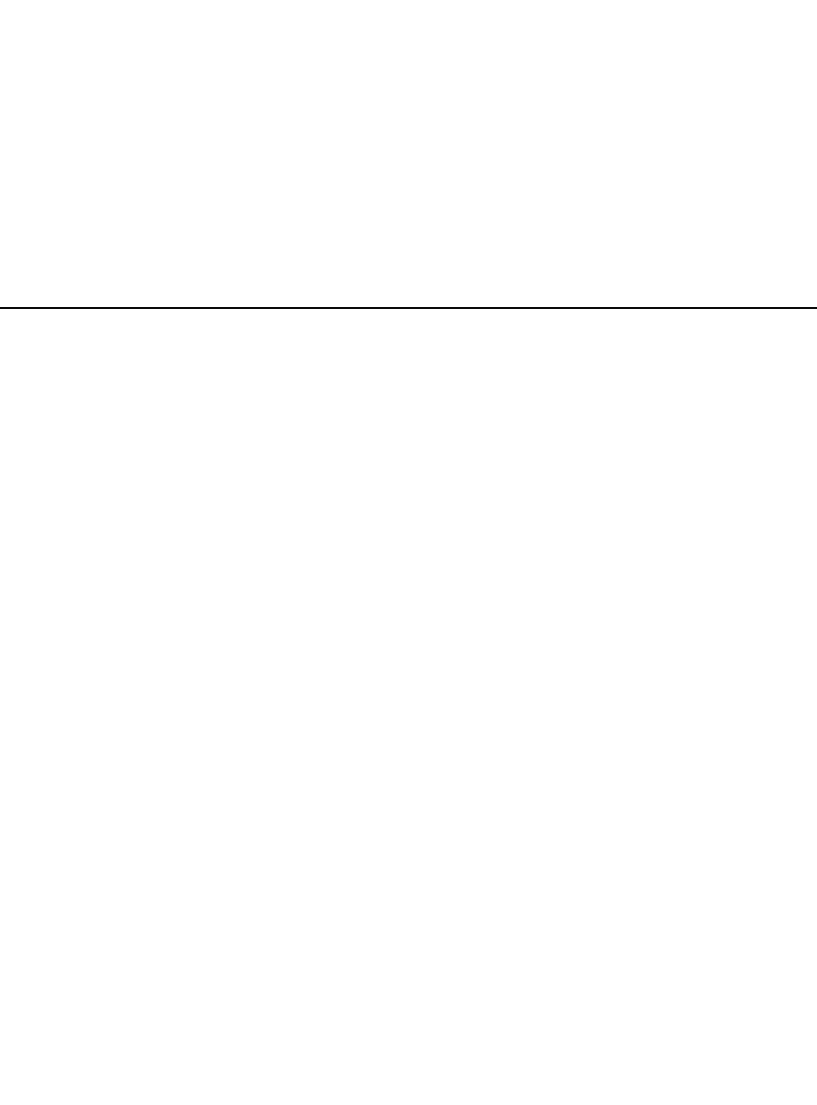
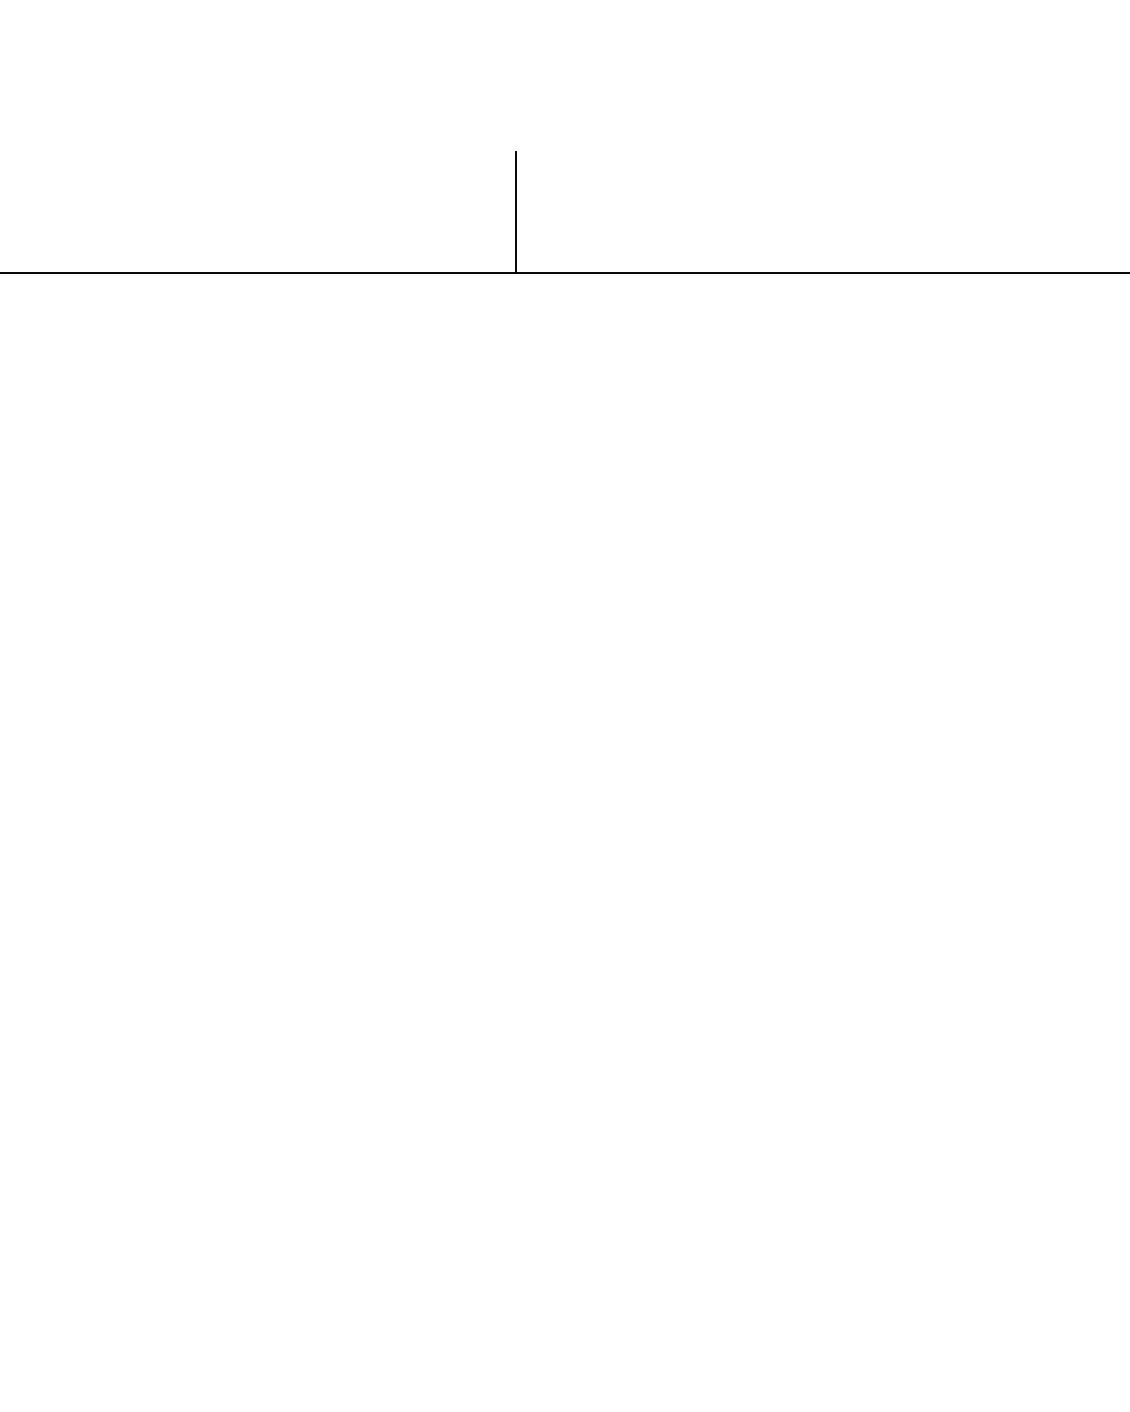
line: (453, 272) -> (516, 212), added

